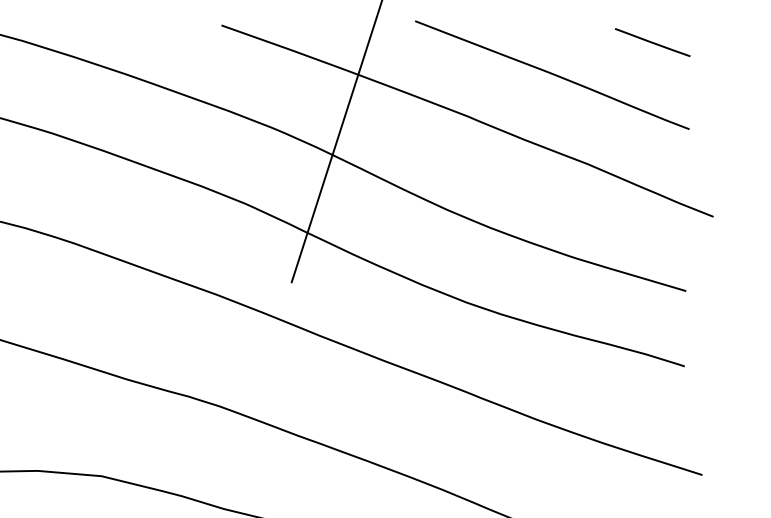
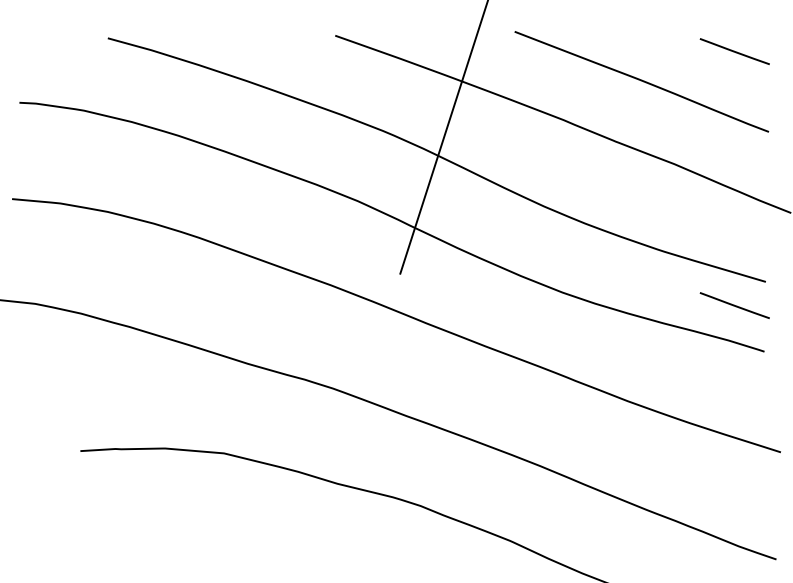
line: (652, 316) -> (734, 305), added

